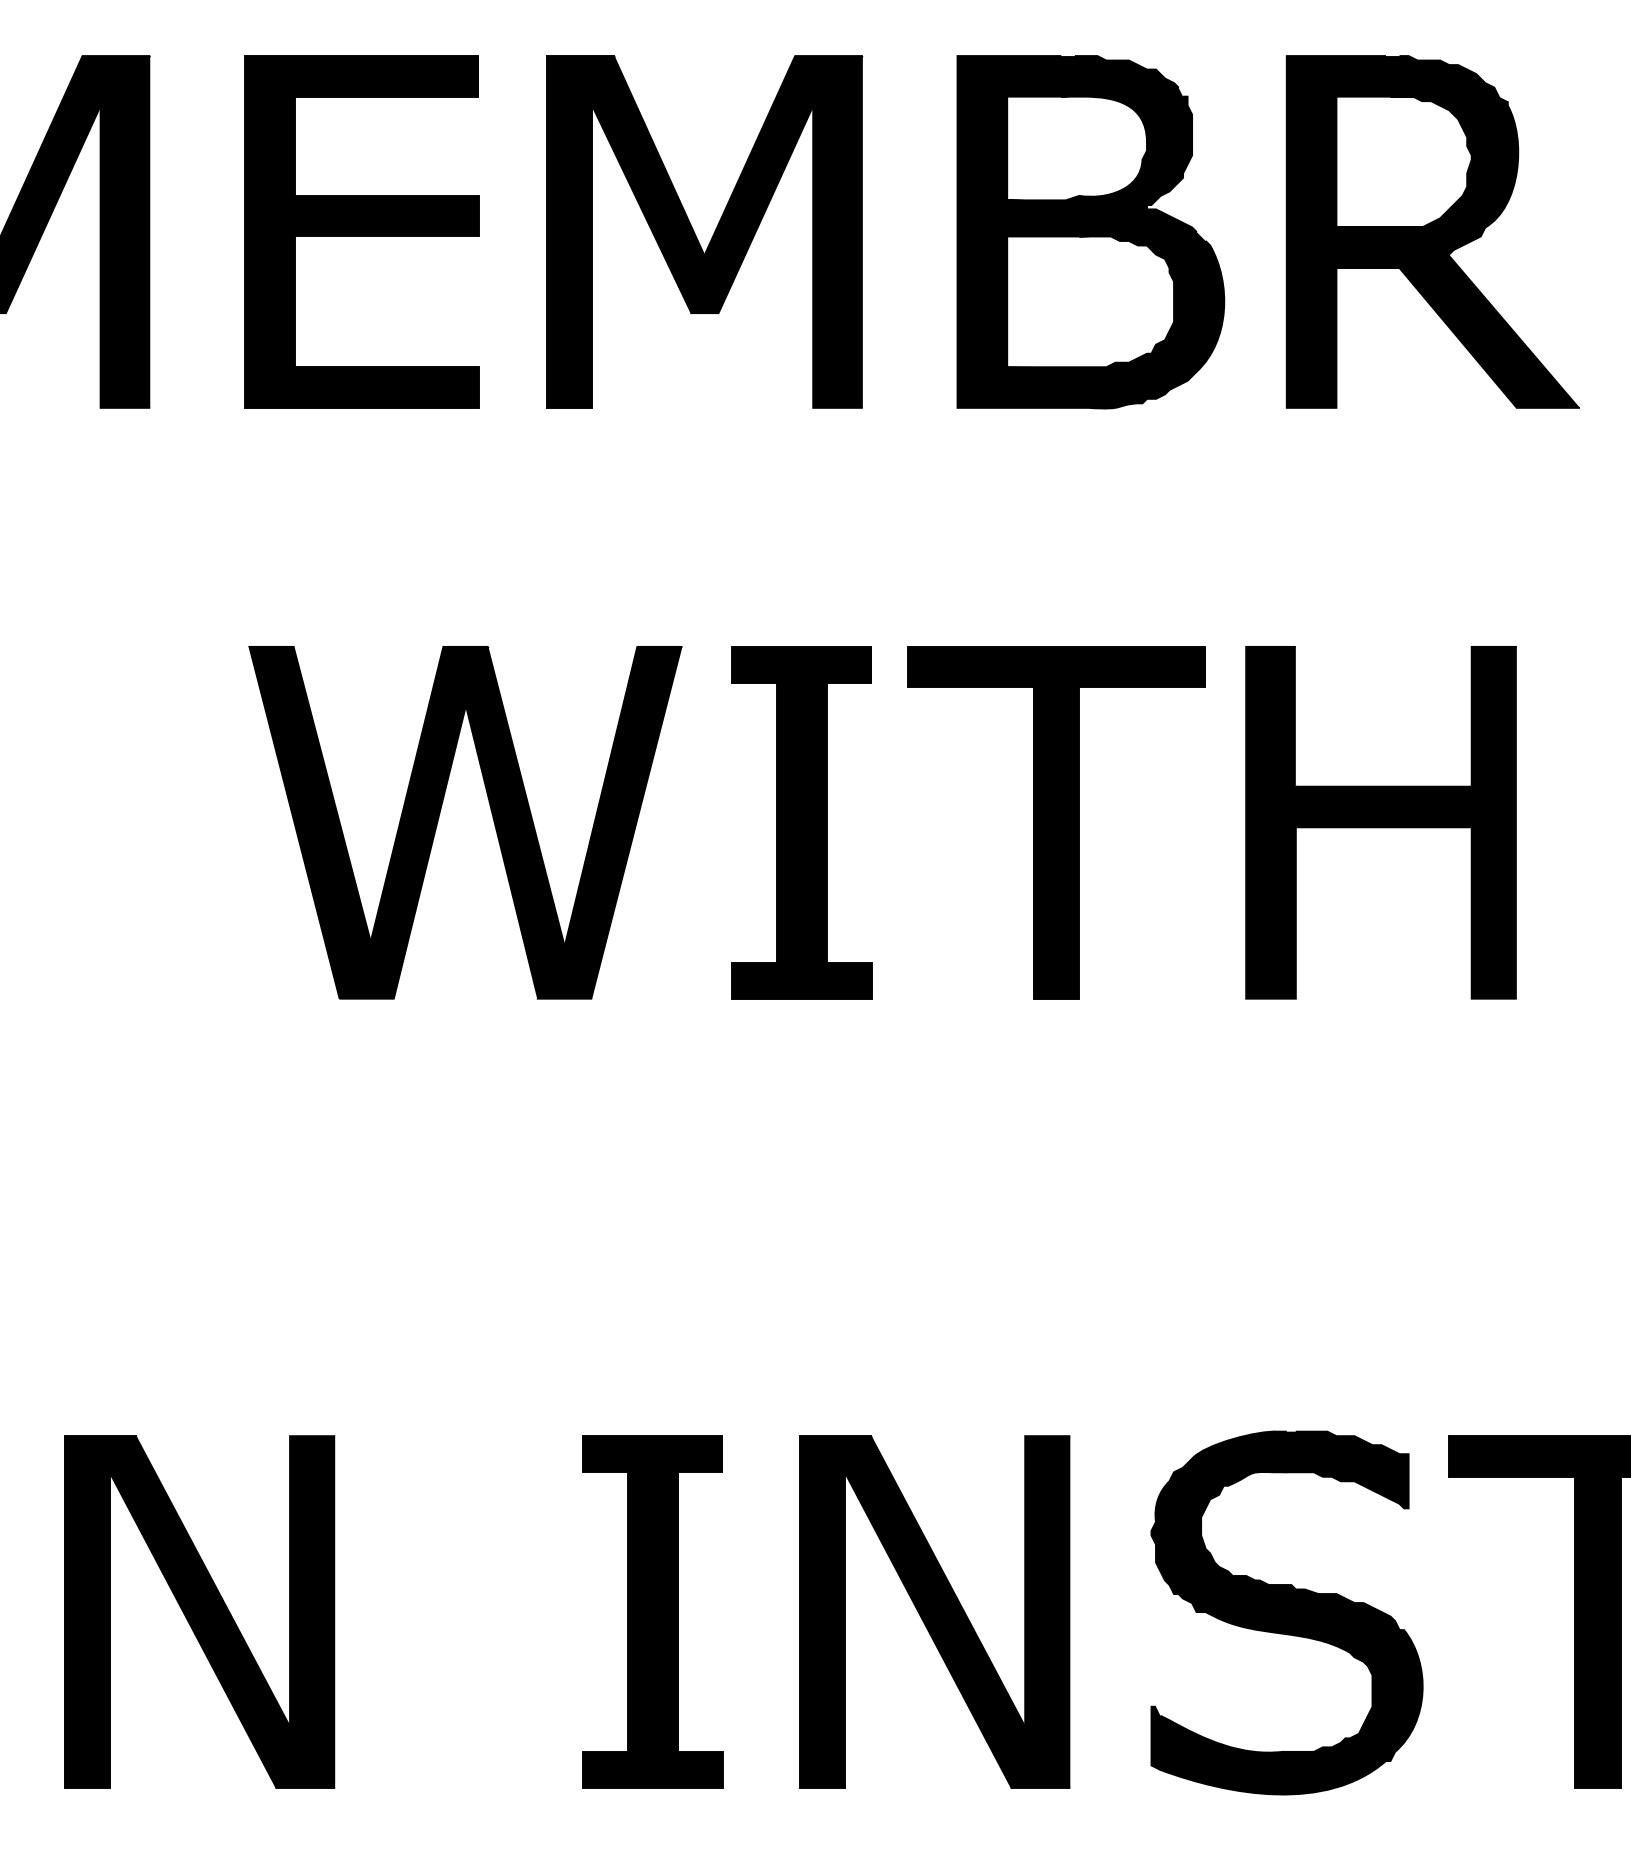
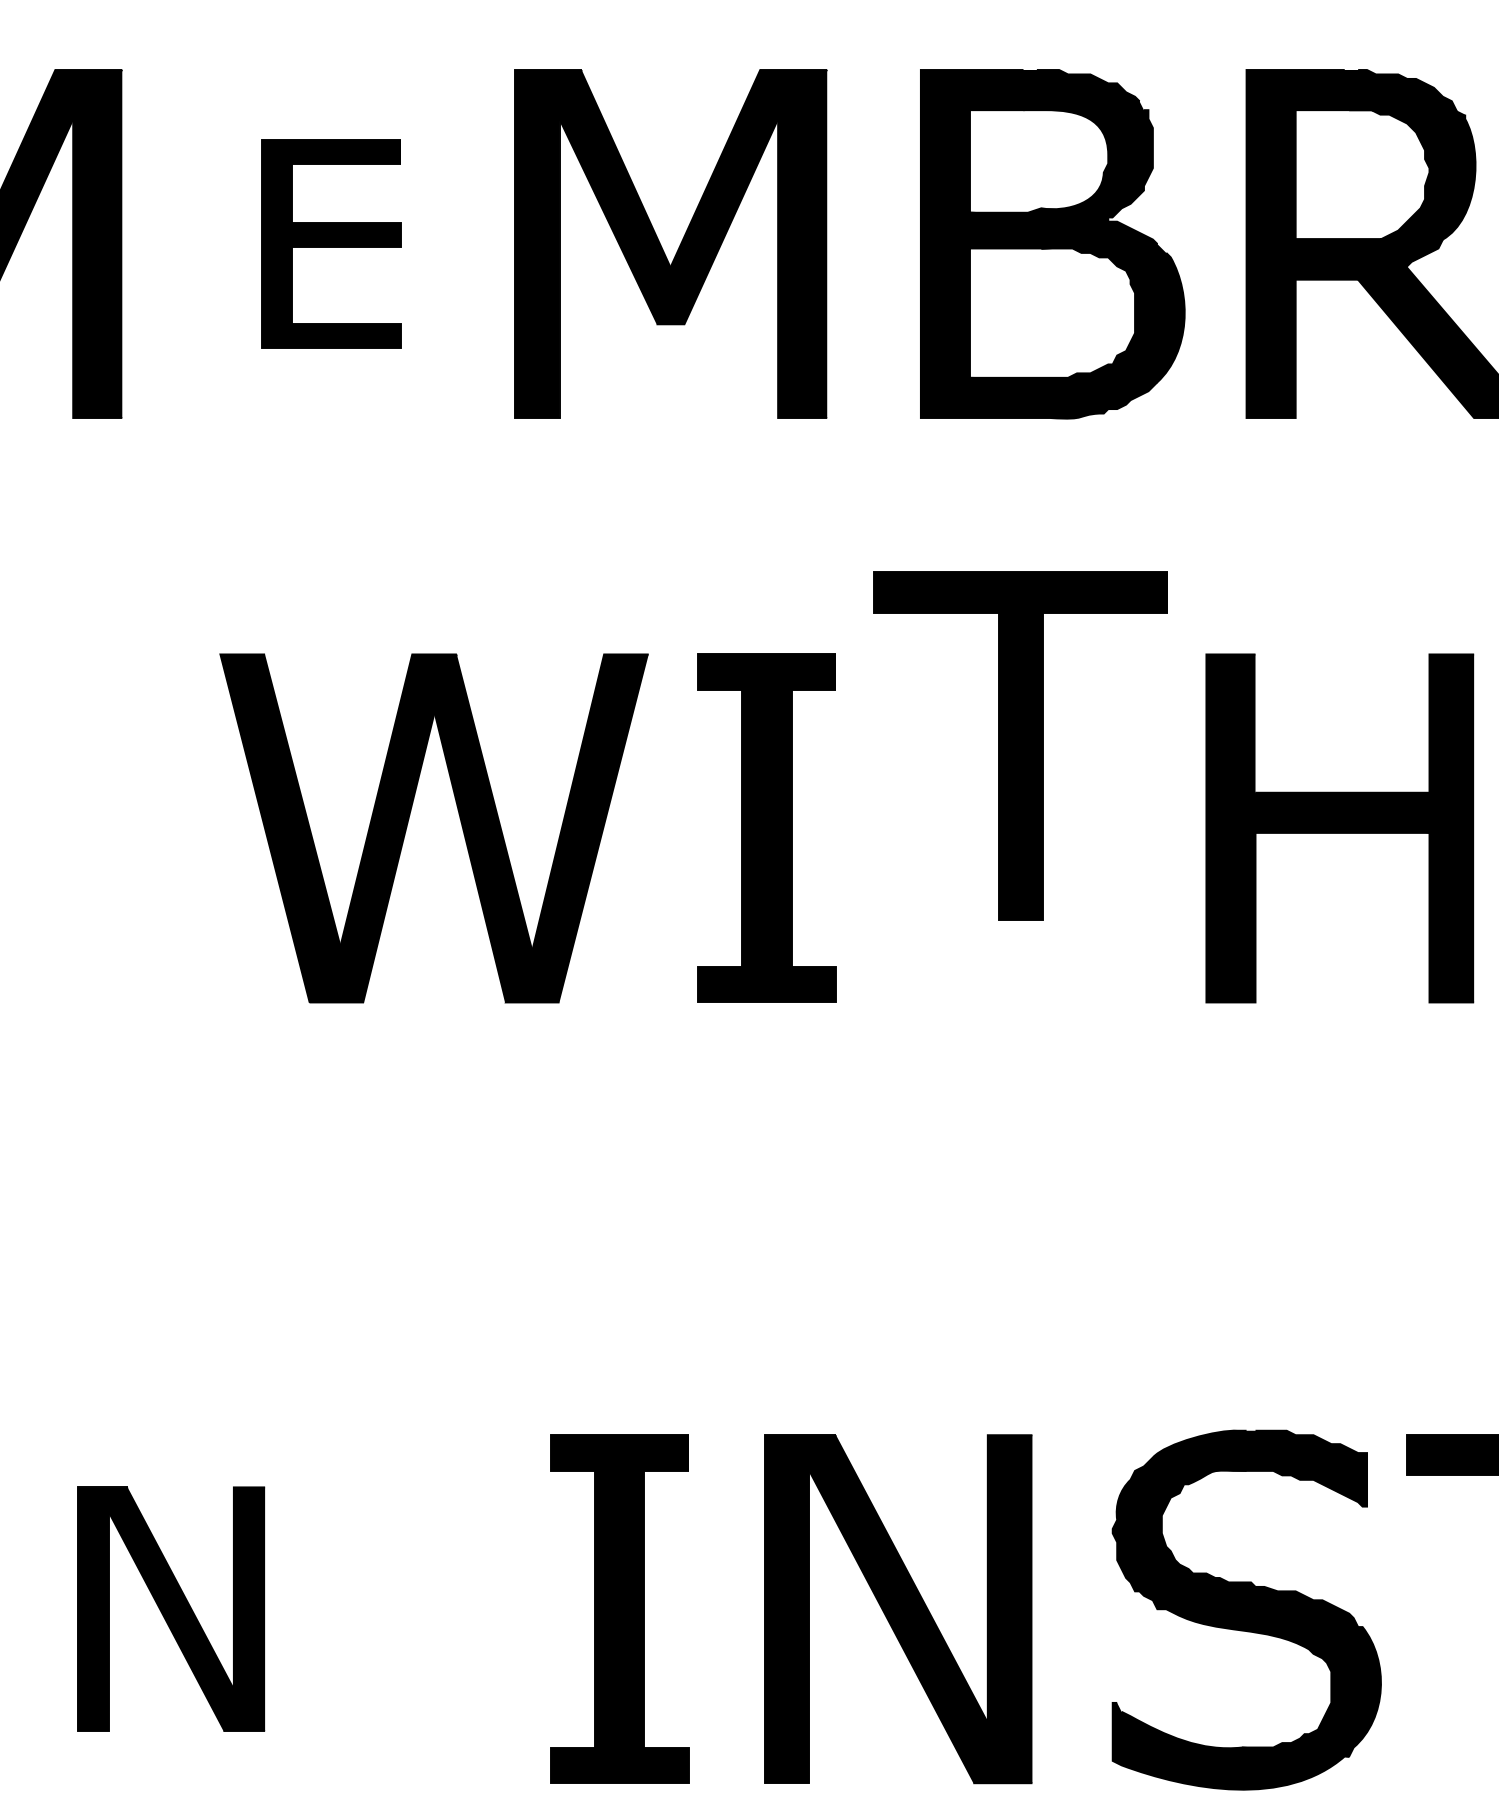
part: (361, 231) -> (331, 243), size x0.6
part: (1056, 822) -> (1020, 746), moved
part: (199, 1611) -> (171, 1608), size x0.7

